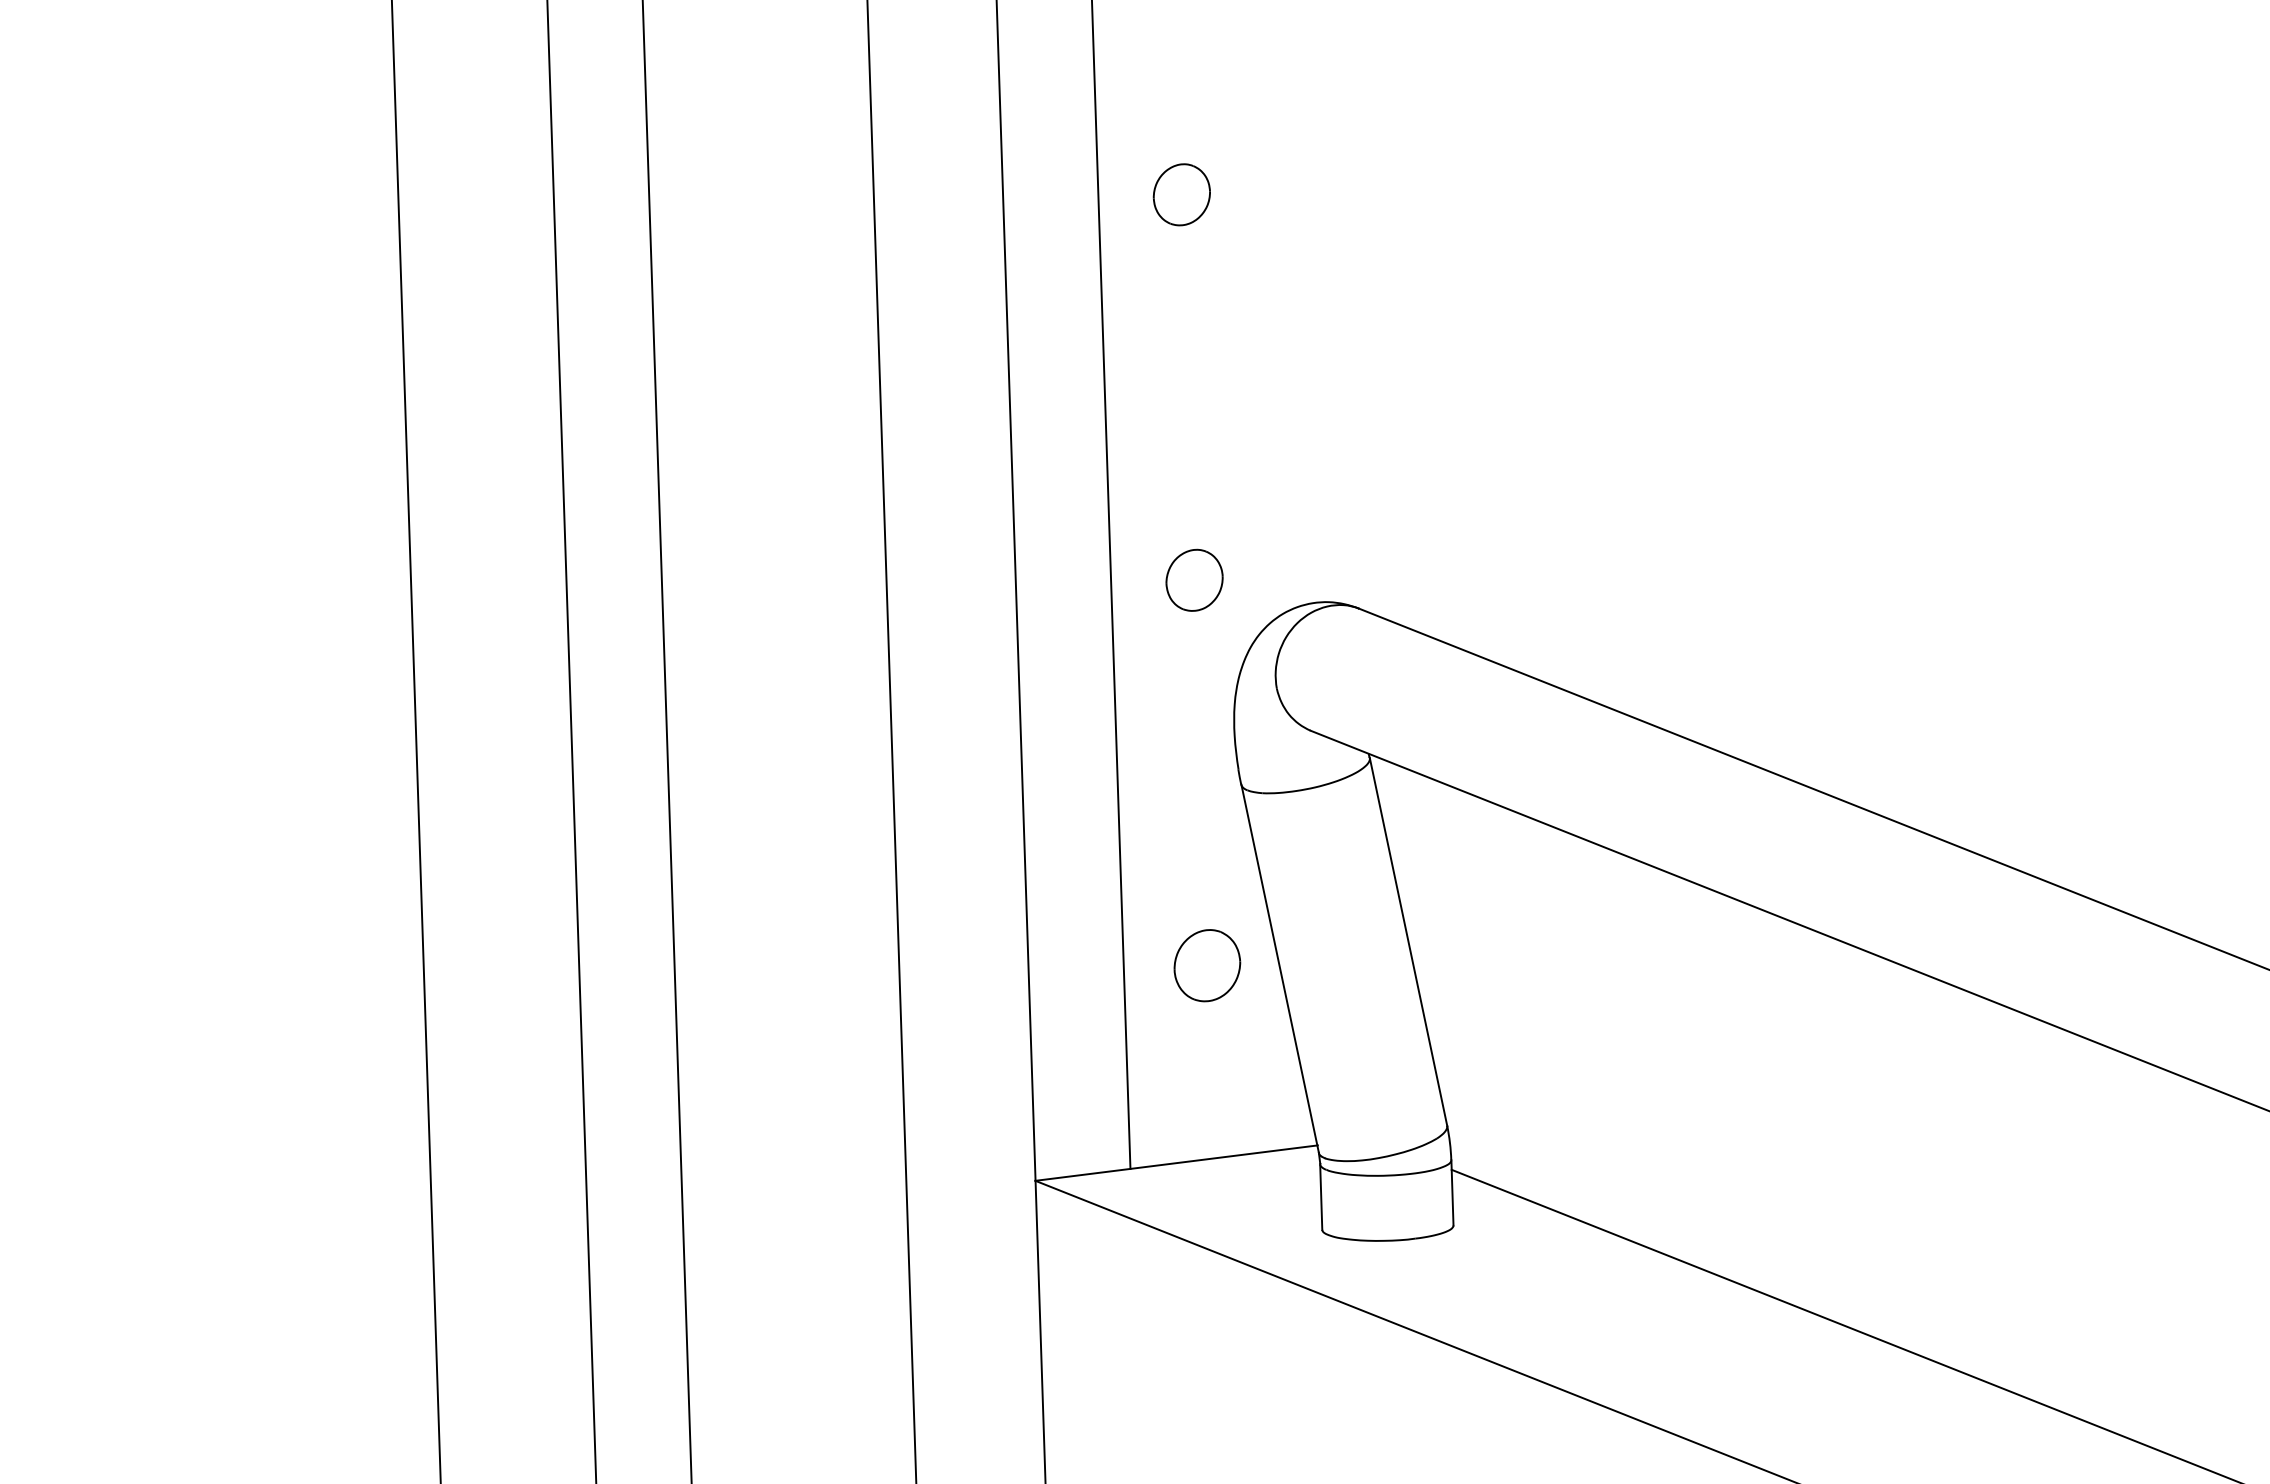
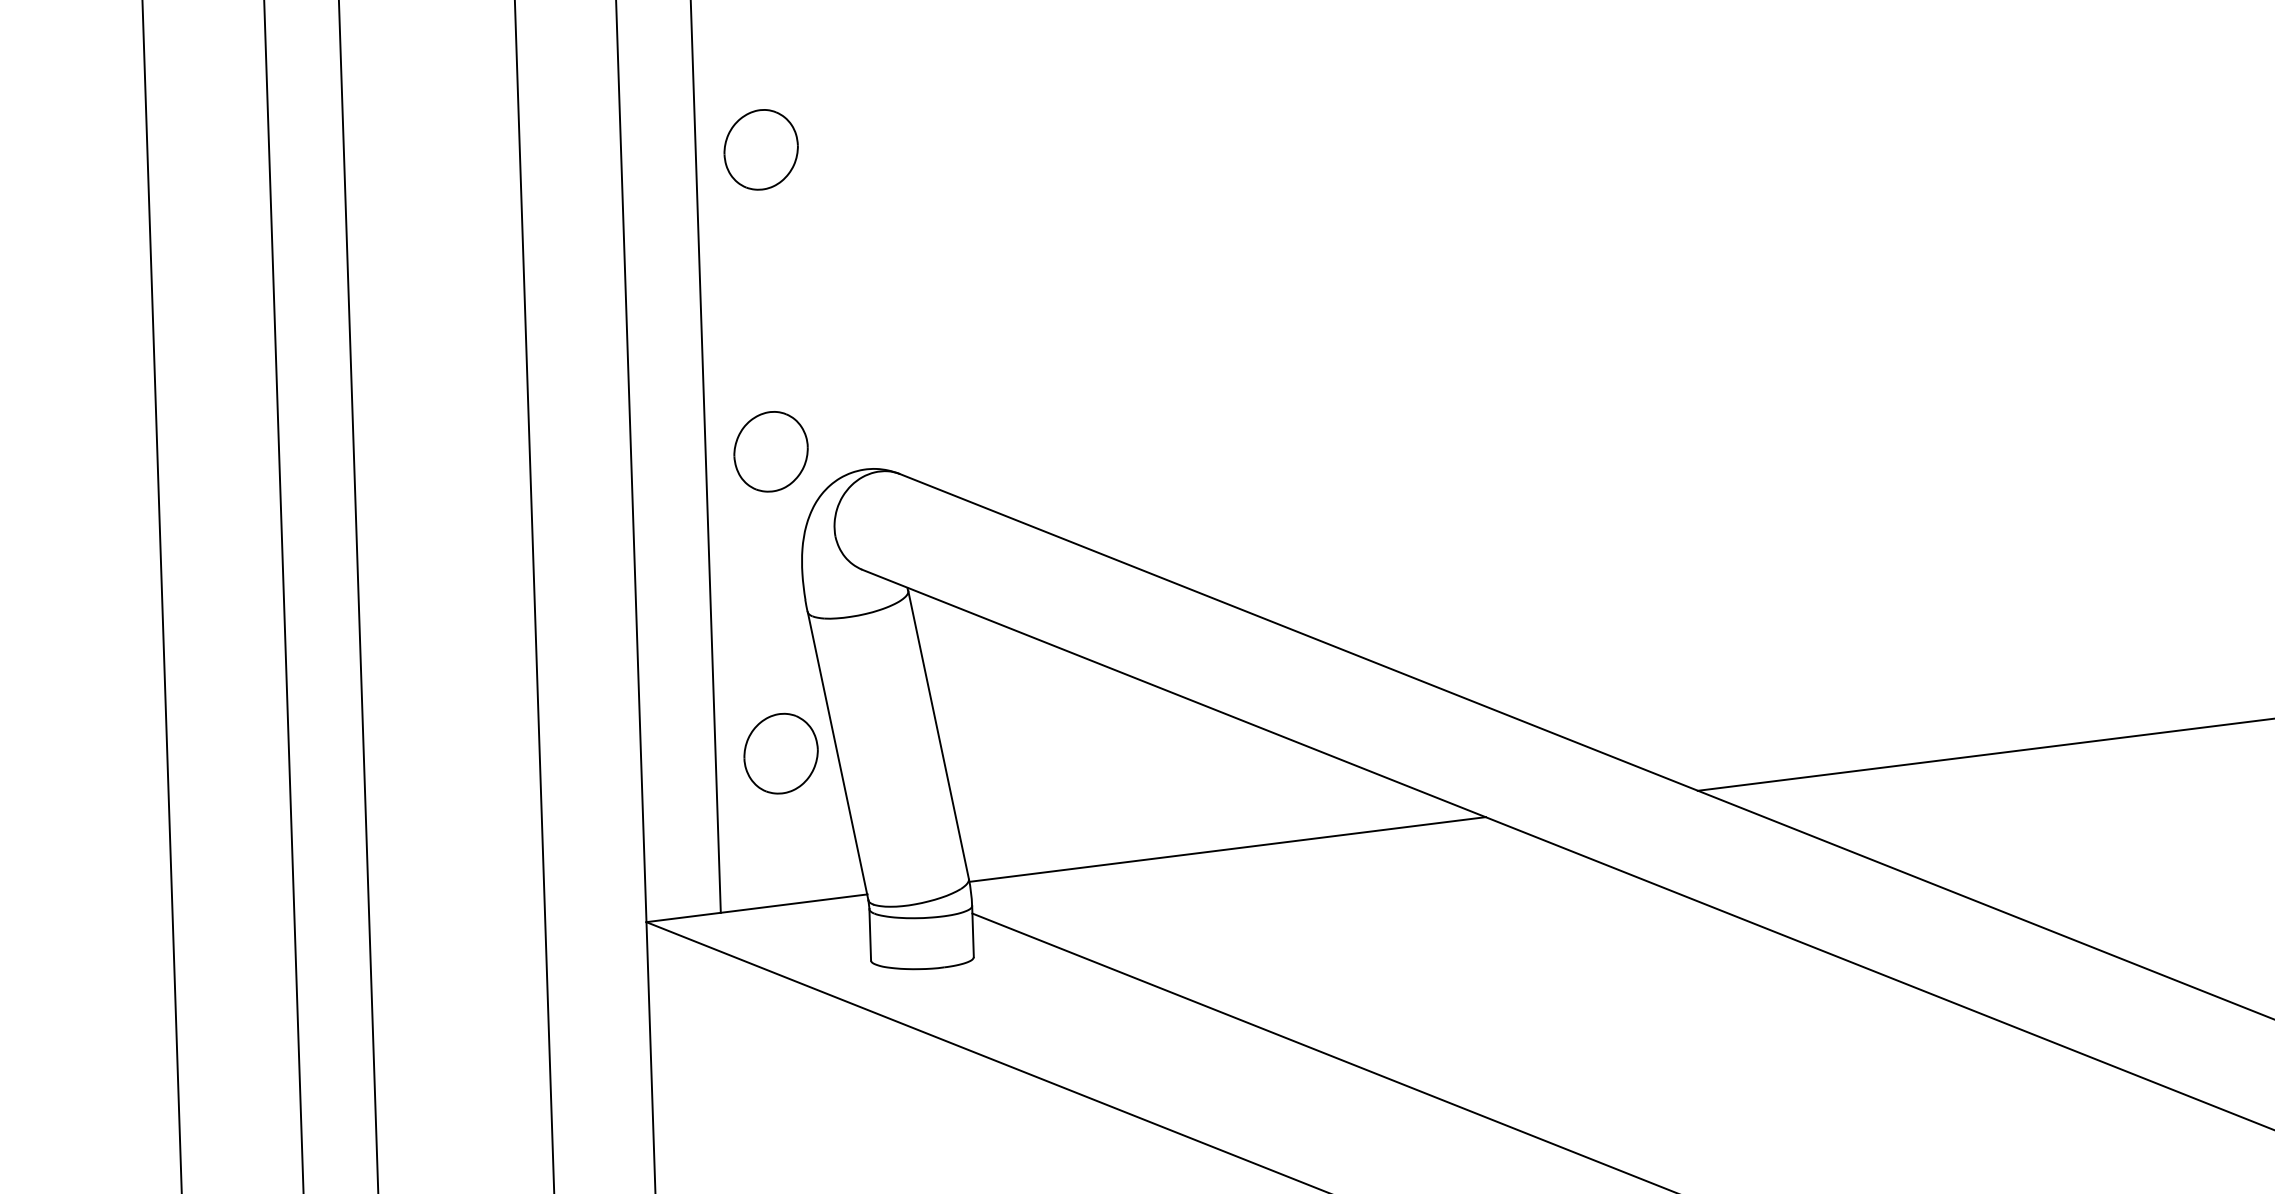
part: (1181, 194) -> (760, 149), size x1.67
part: (1193, 579) -> (770, 451), size x1.67
part: (1206, 965) -> (780, 753), size x1.43
line: (1777, 1088) -> (1227, 849), added

